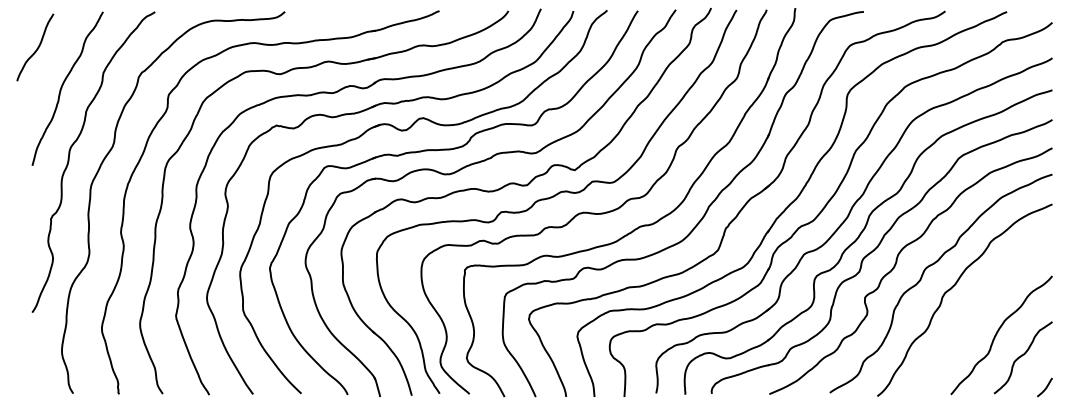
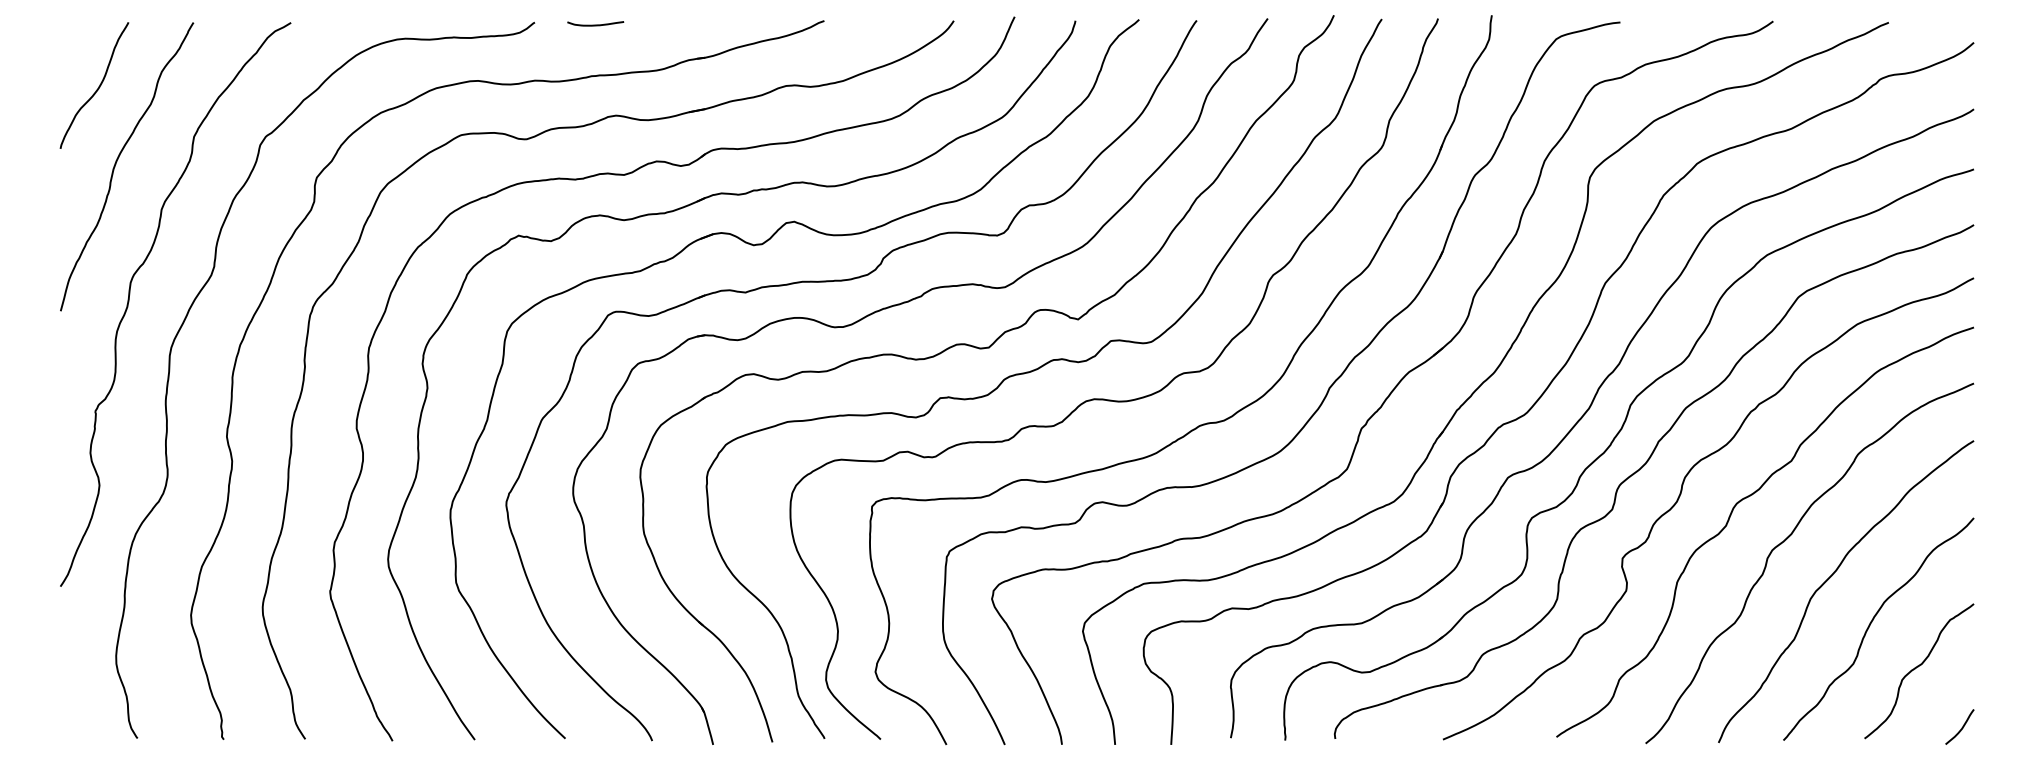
line: (317, 12) -> (595, 23), added
curve: (36, 48) -> (96, 87), moved
curve: (977, 307) -> (1833, 576), added

